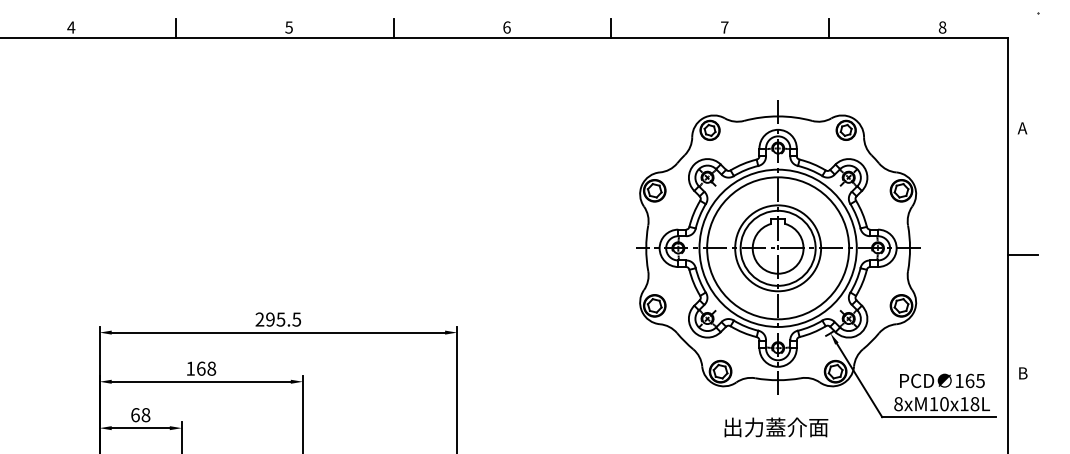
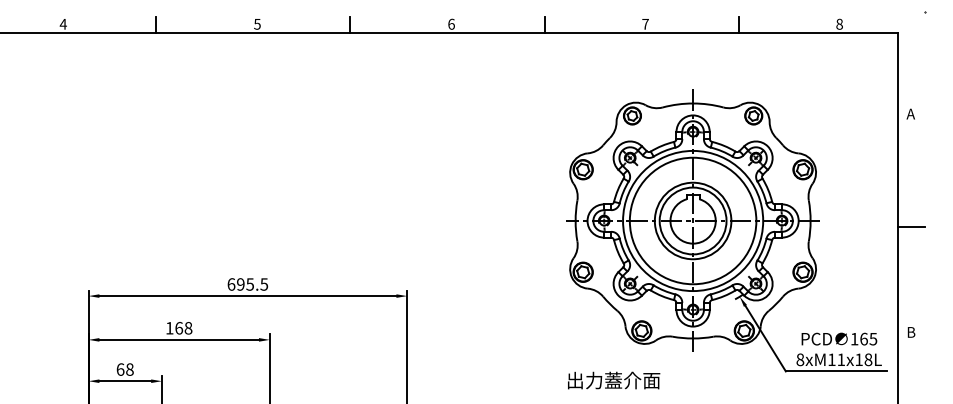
text: (259, 319) -> (231, 284), 295.5 -> 695.5
text: (944, 404) -> (841, 360), 8xM10x18L -> 8xM11x18L
text: (776, 427) -> (614, 380), moved

